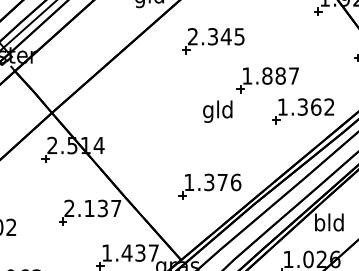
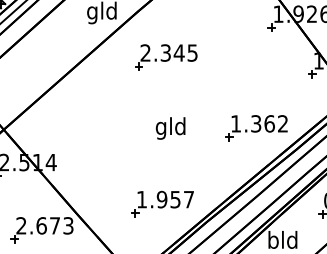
part: (267, 80) -> (220, 97), removed
text: (222, 182) -> (175, 199), 1.376 -> 1.957
text: (102, 208) -> (54, 225), 2.137 -> 2.673

